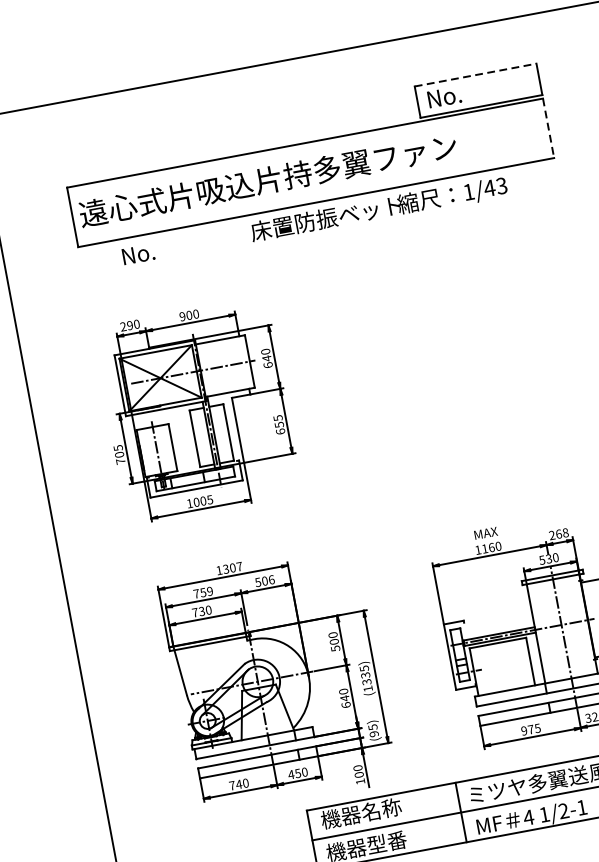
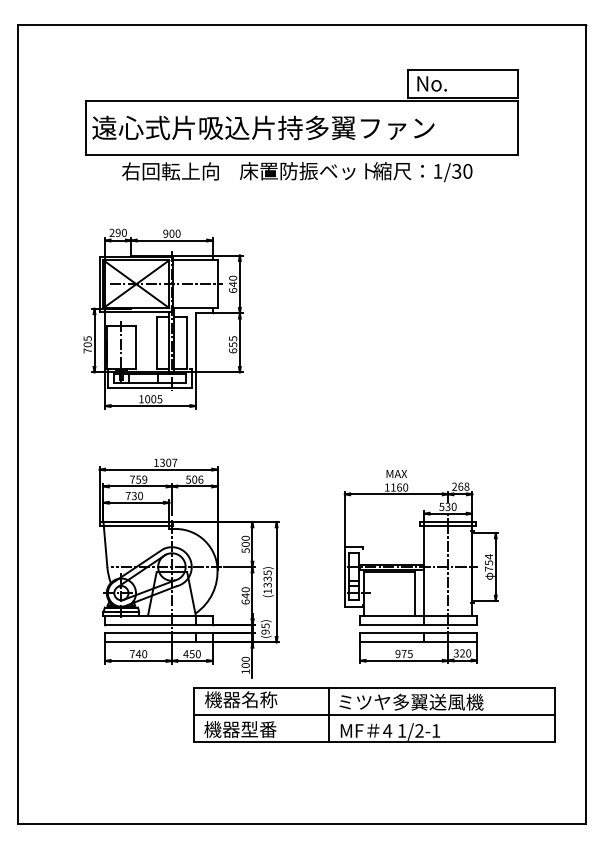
line: (476, 74) -> (463, 69), dashed -> solid
line: (548, 128) -> (518, 128), dashed -> solid
text: (494, 186) -> (461, 170), 1/43 -> 1/30
text: (174, 247) -> (170, 171), No. -> 右回転上向

